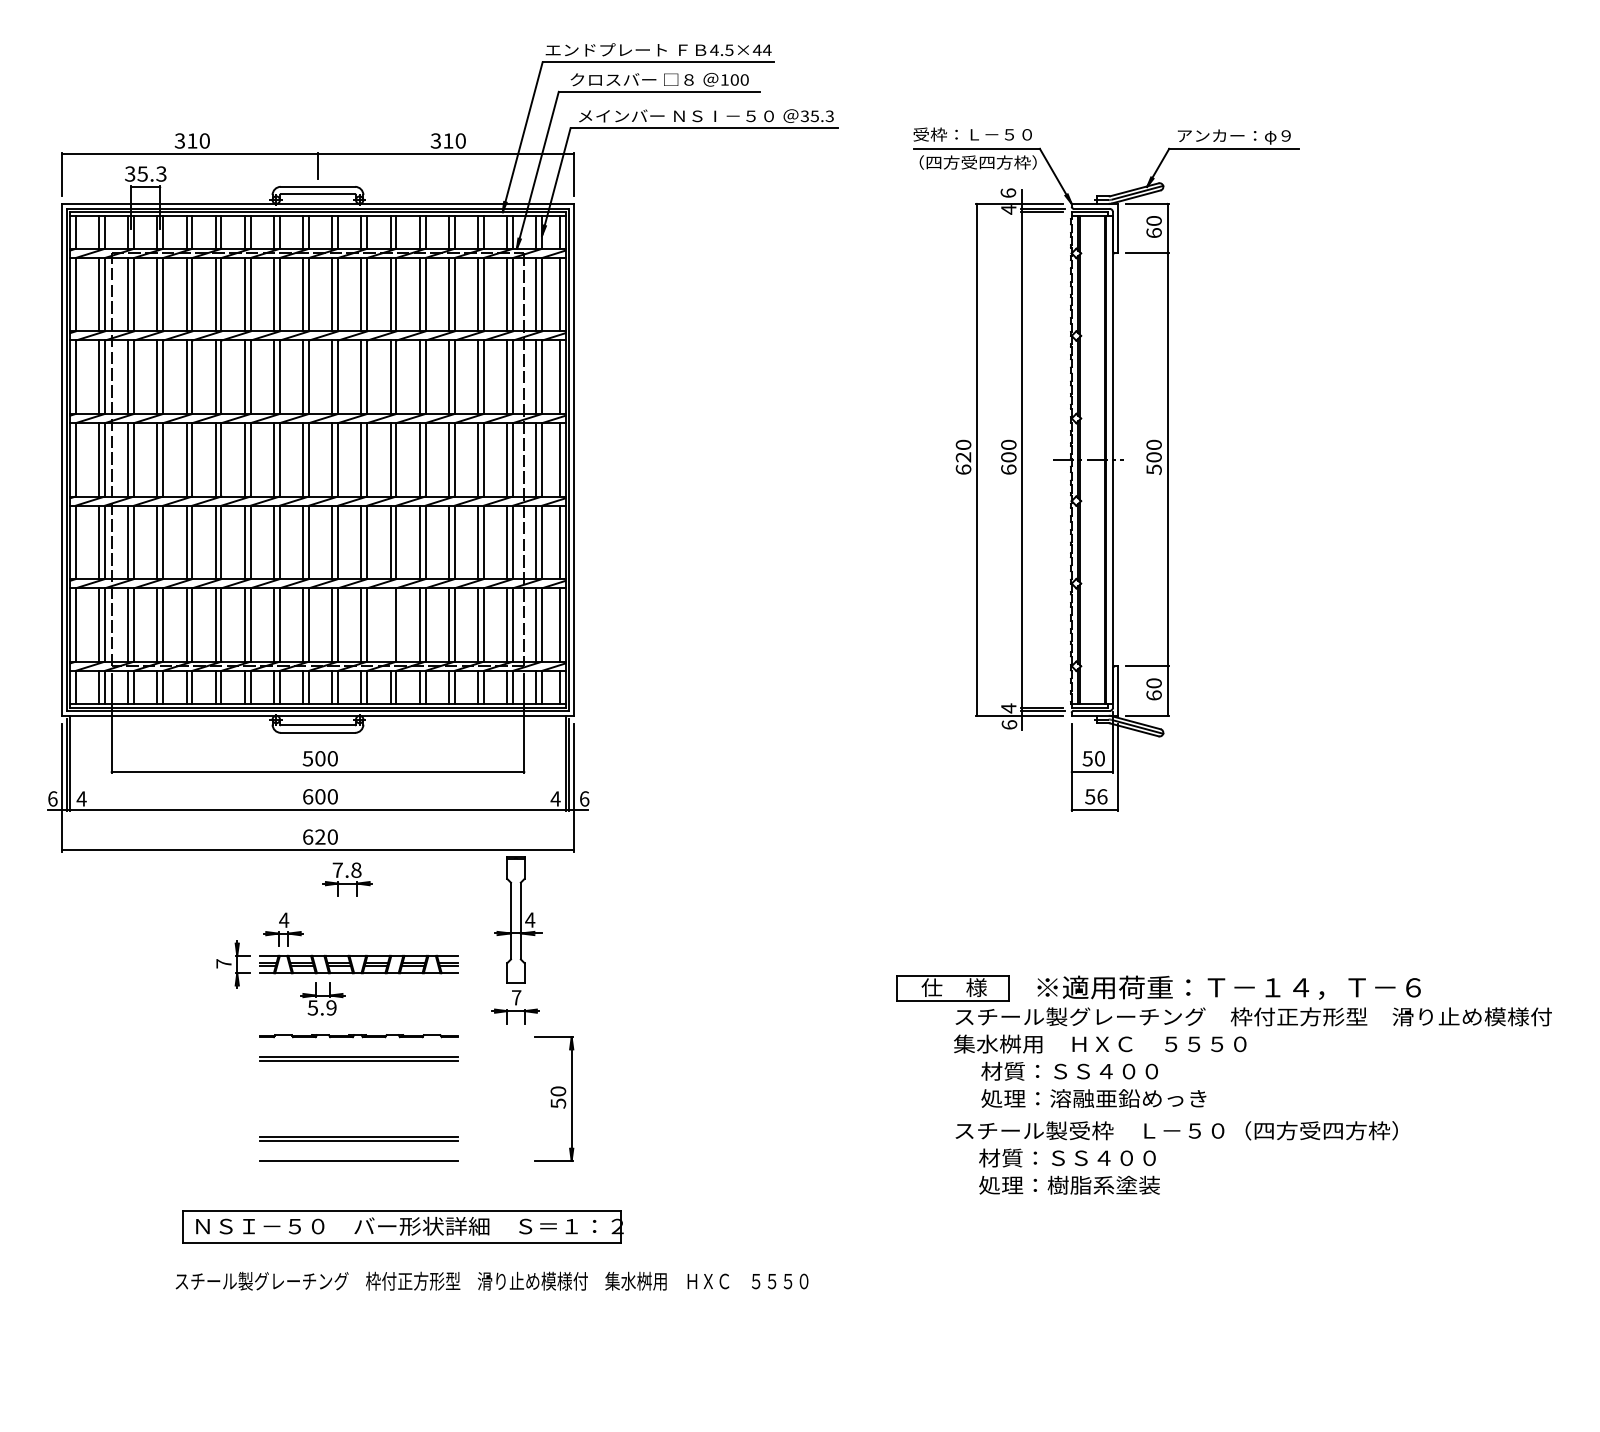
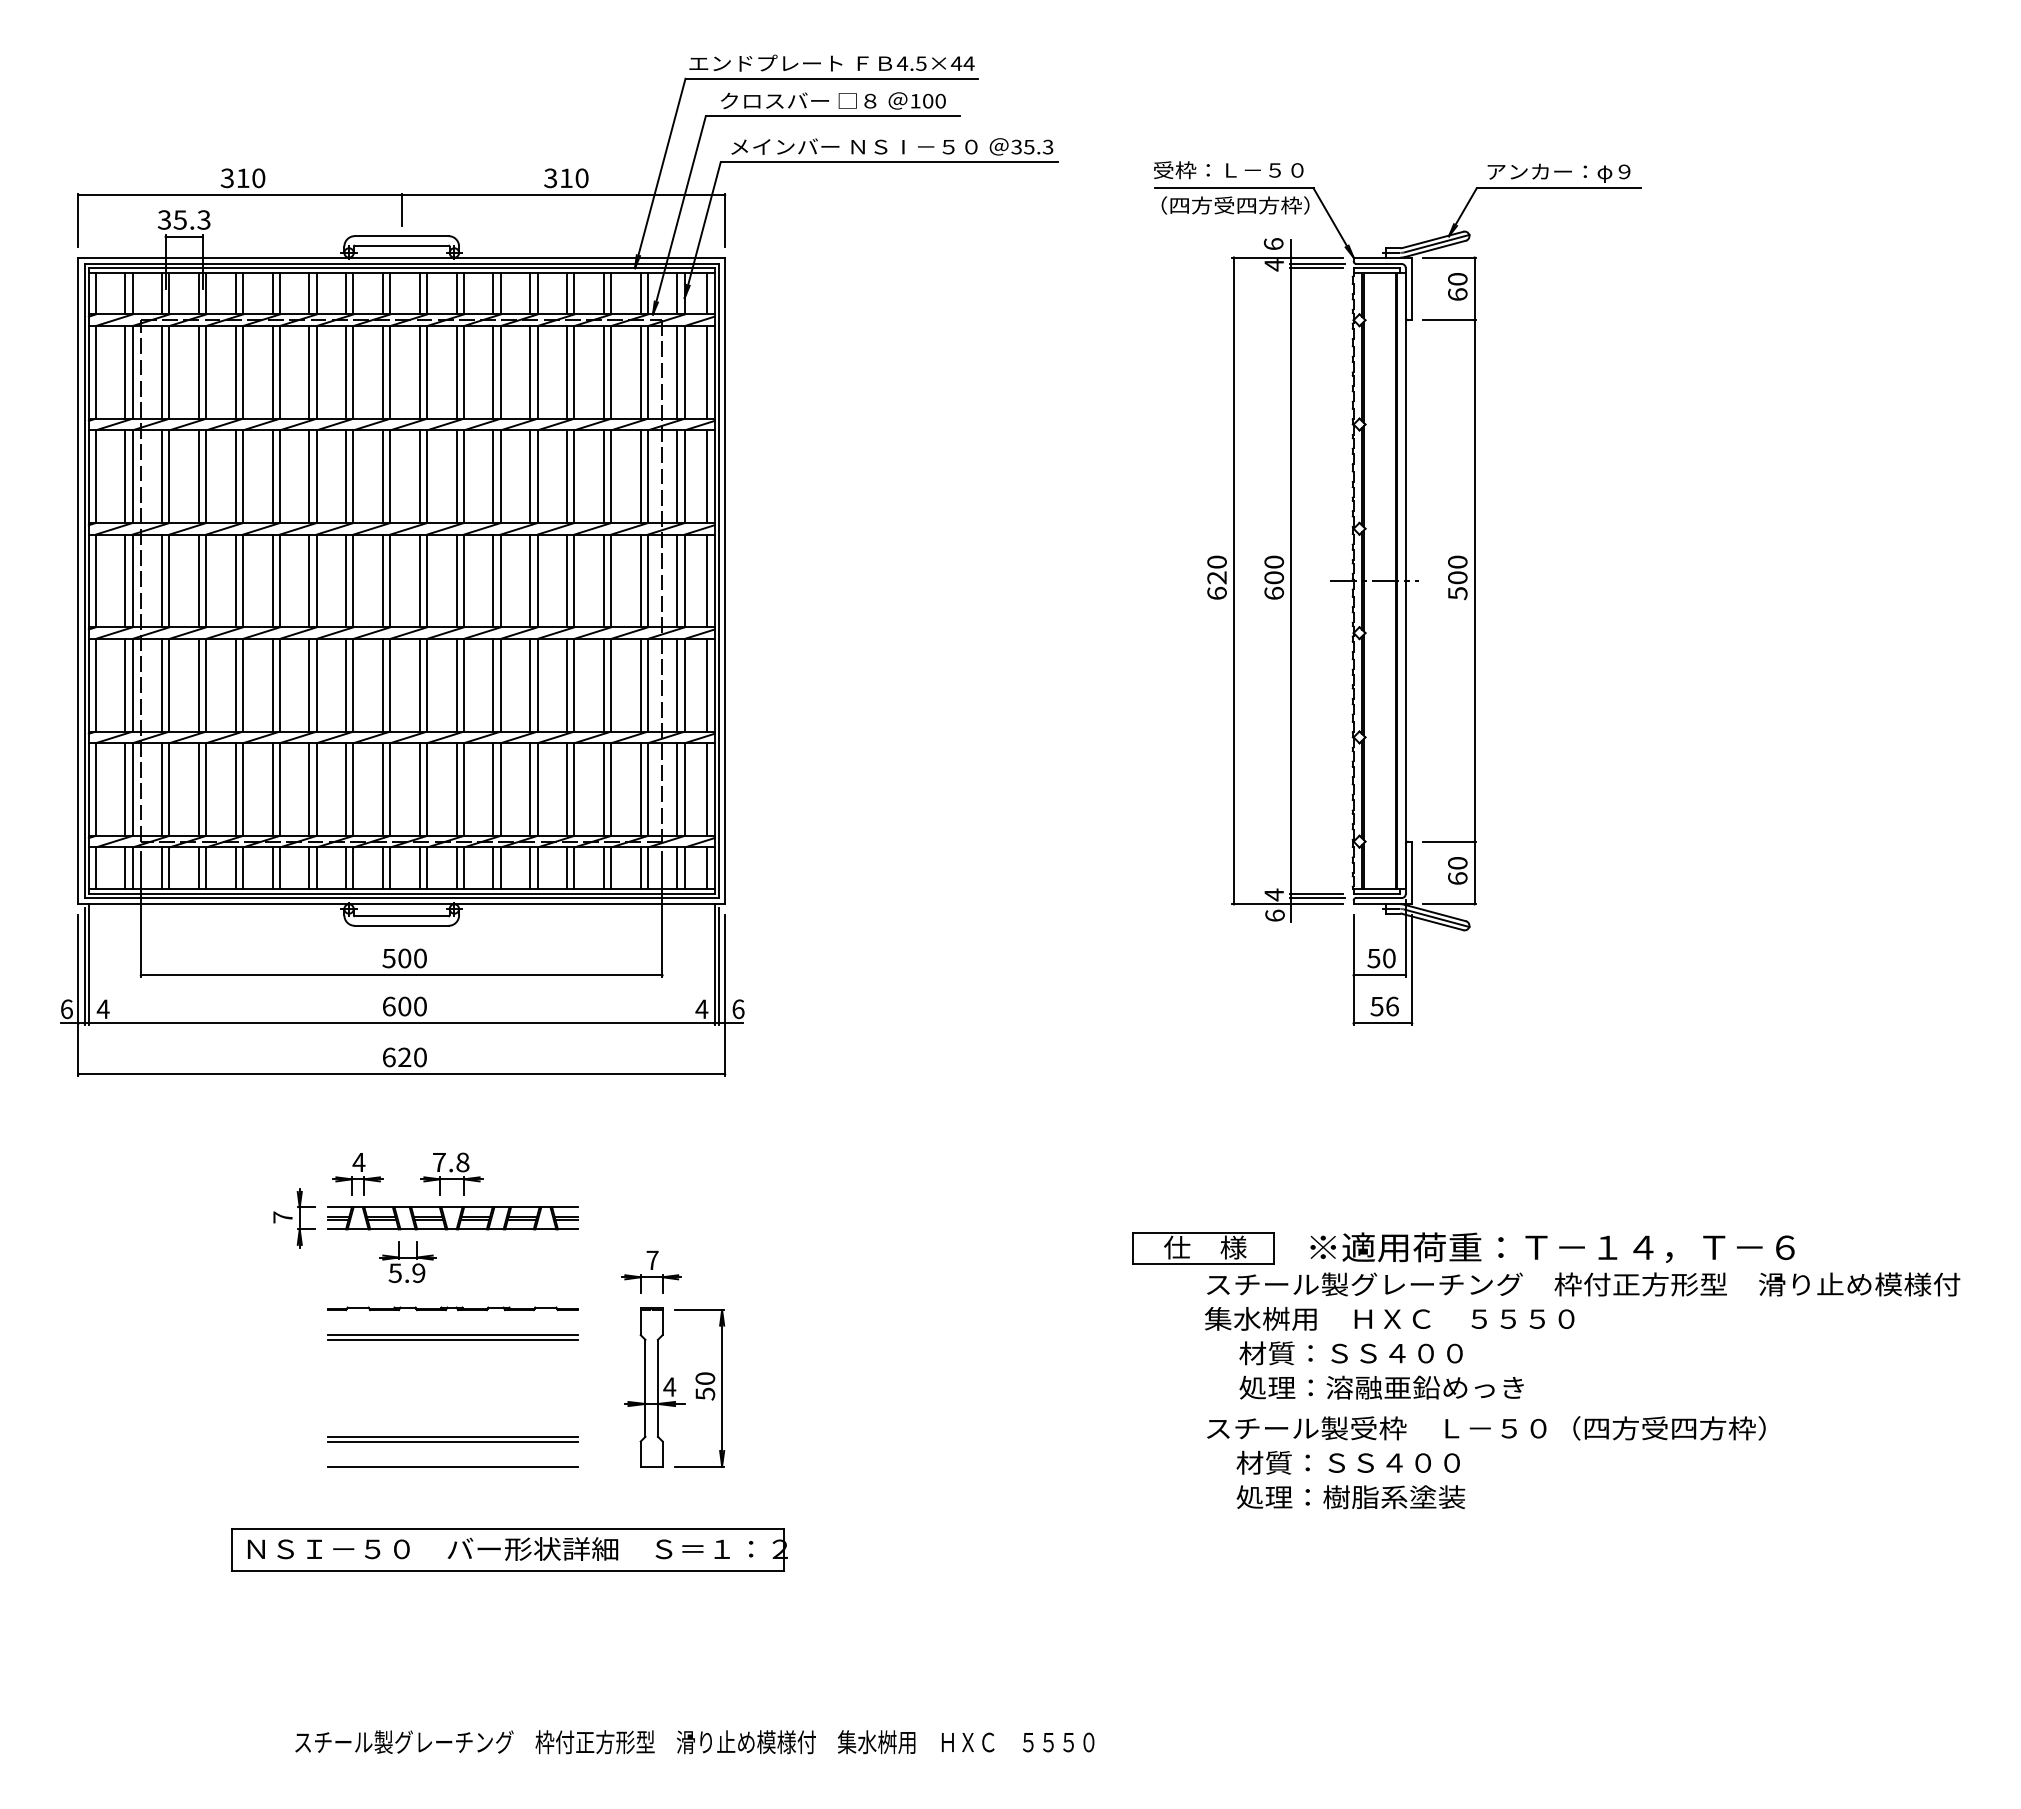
line: (390, 624) -> (493, 788), added
part: (347, 879) -> (451, 1174), moved
part: (518, 919) -> (654, 1386), moved
text: (491, 1280) -> (694, 1741), moved

